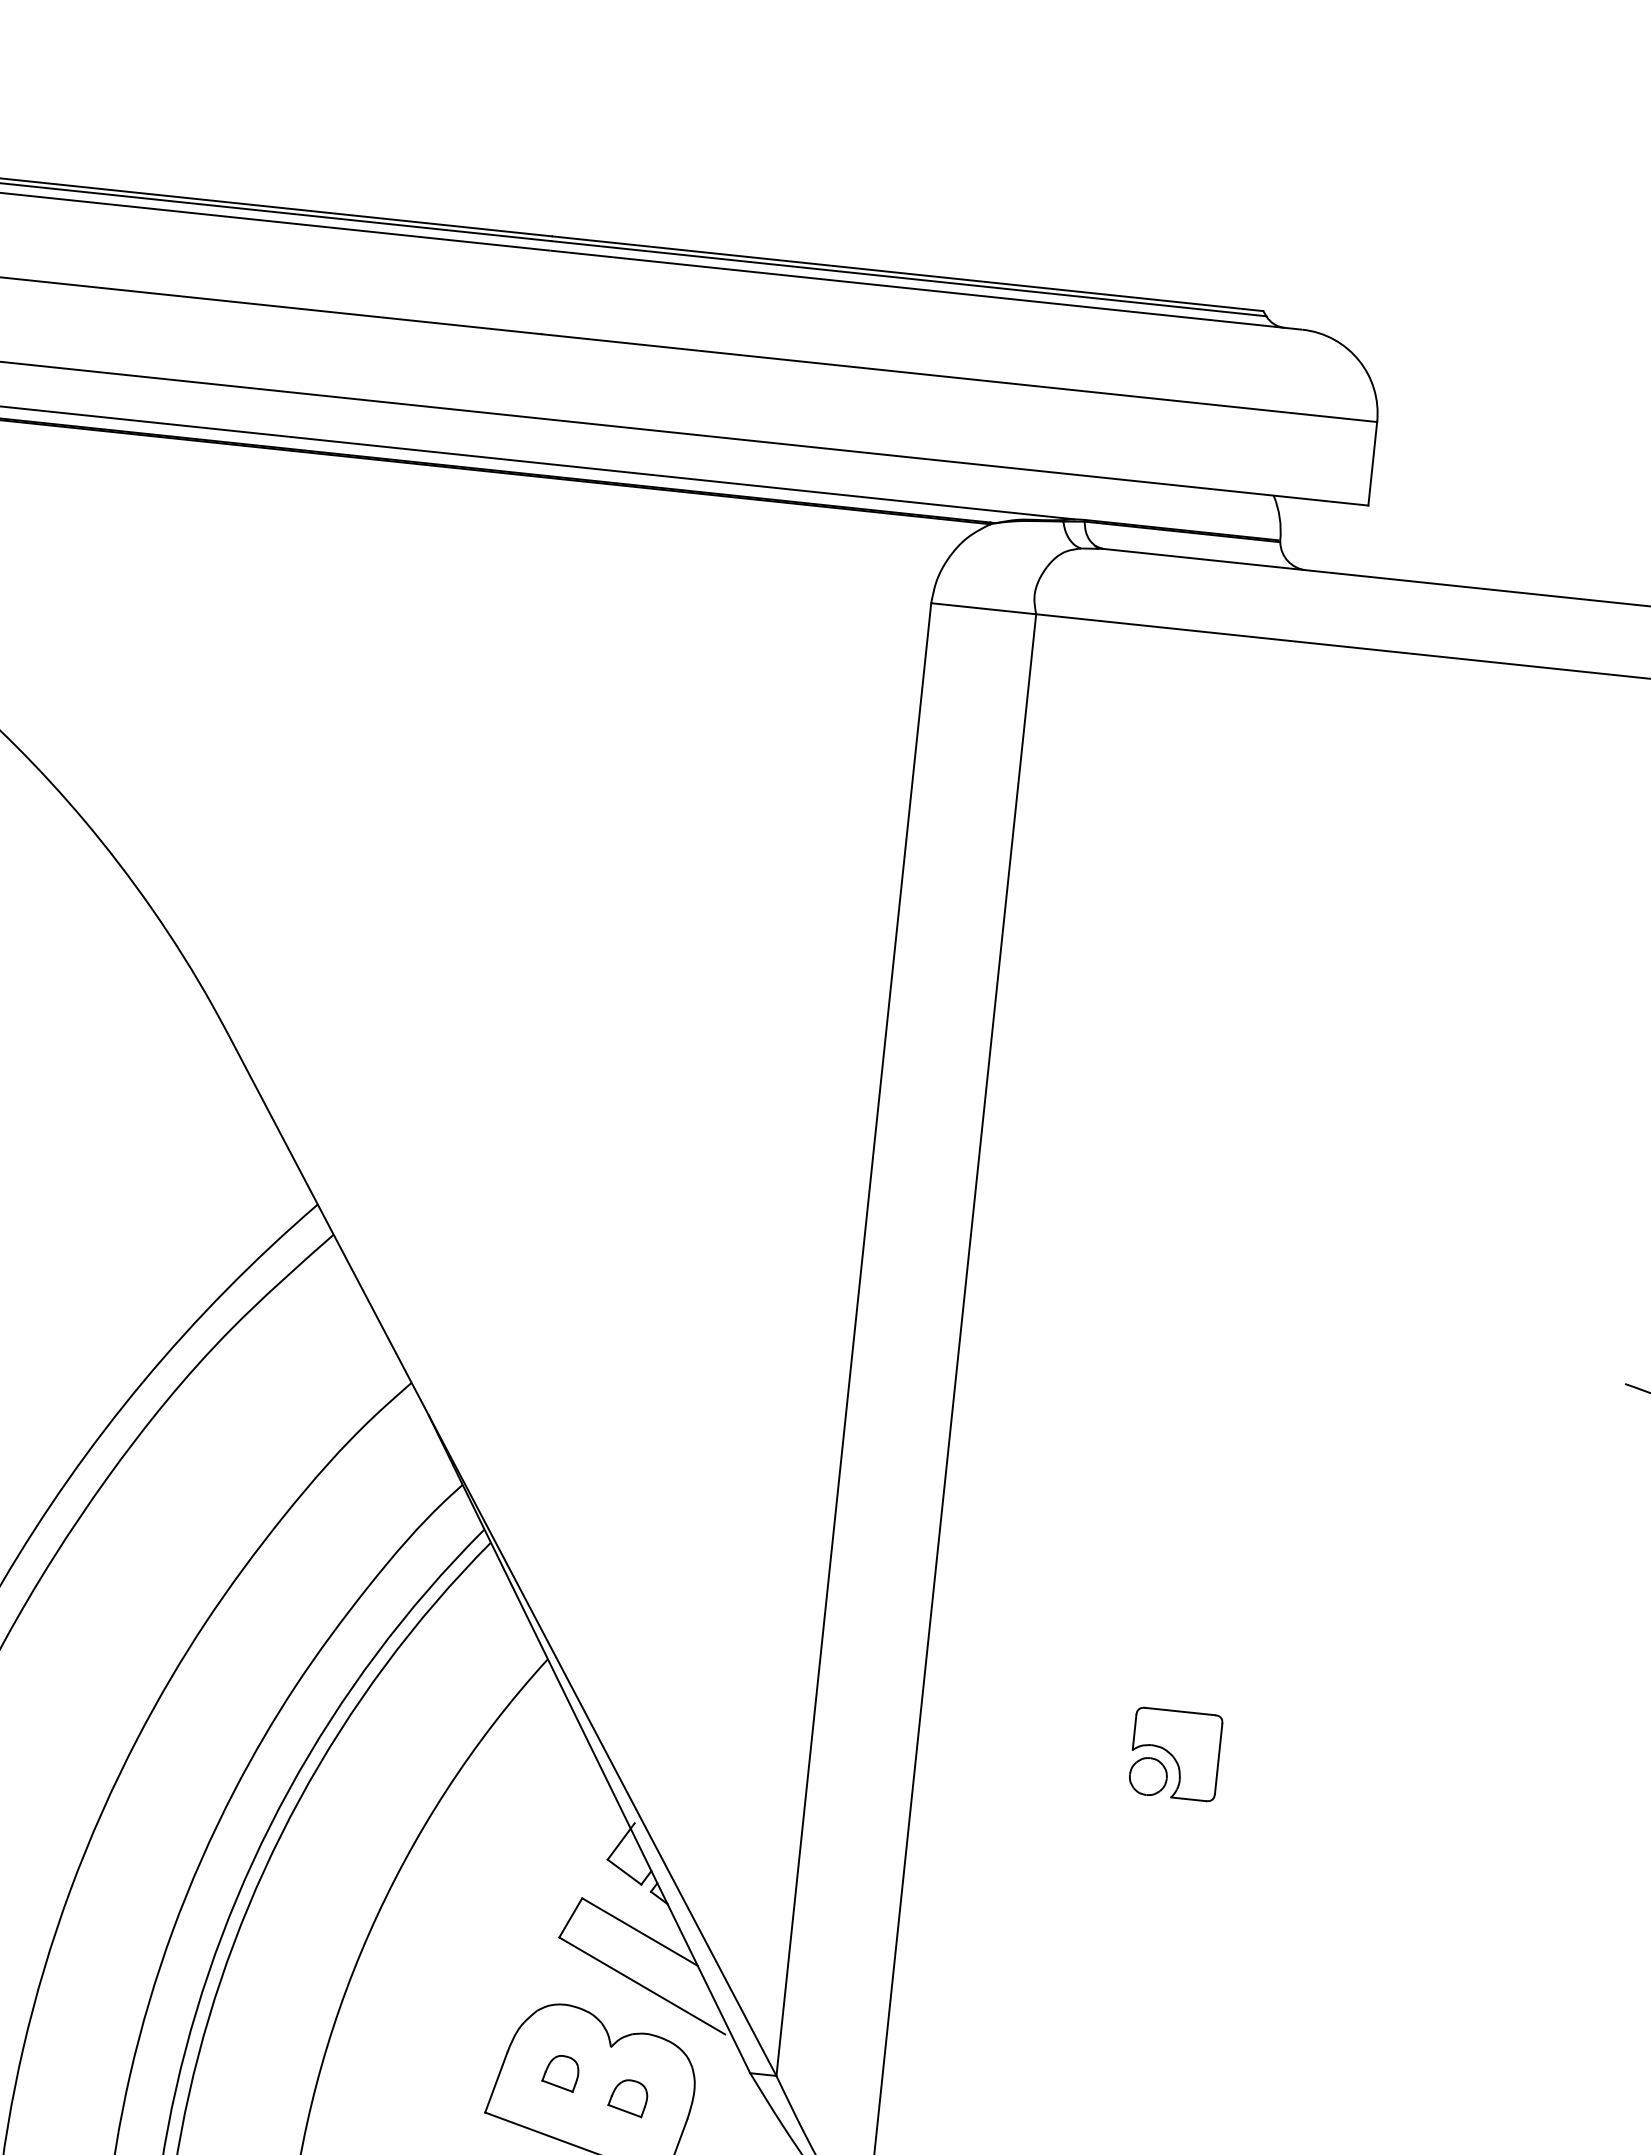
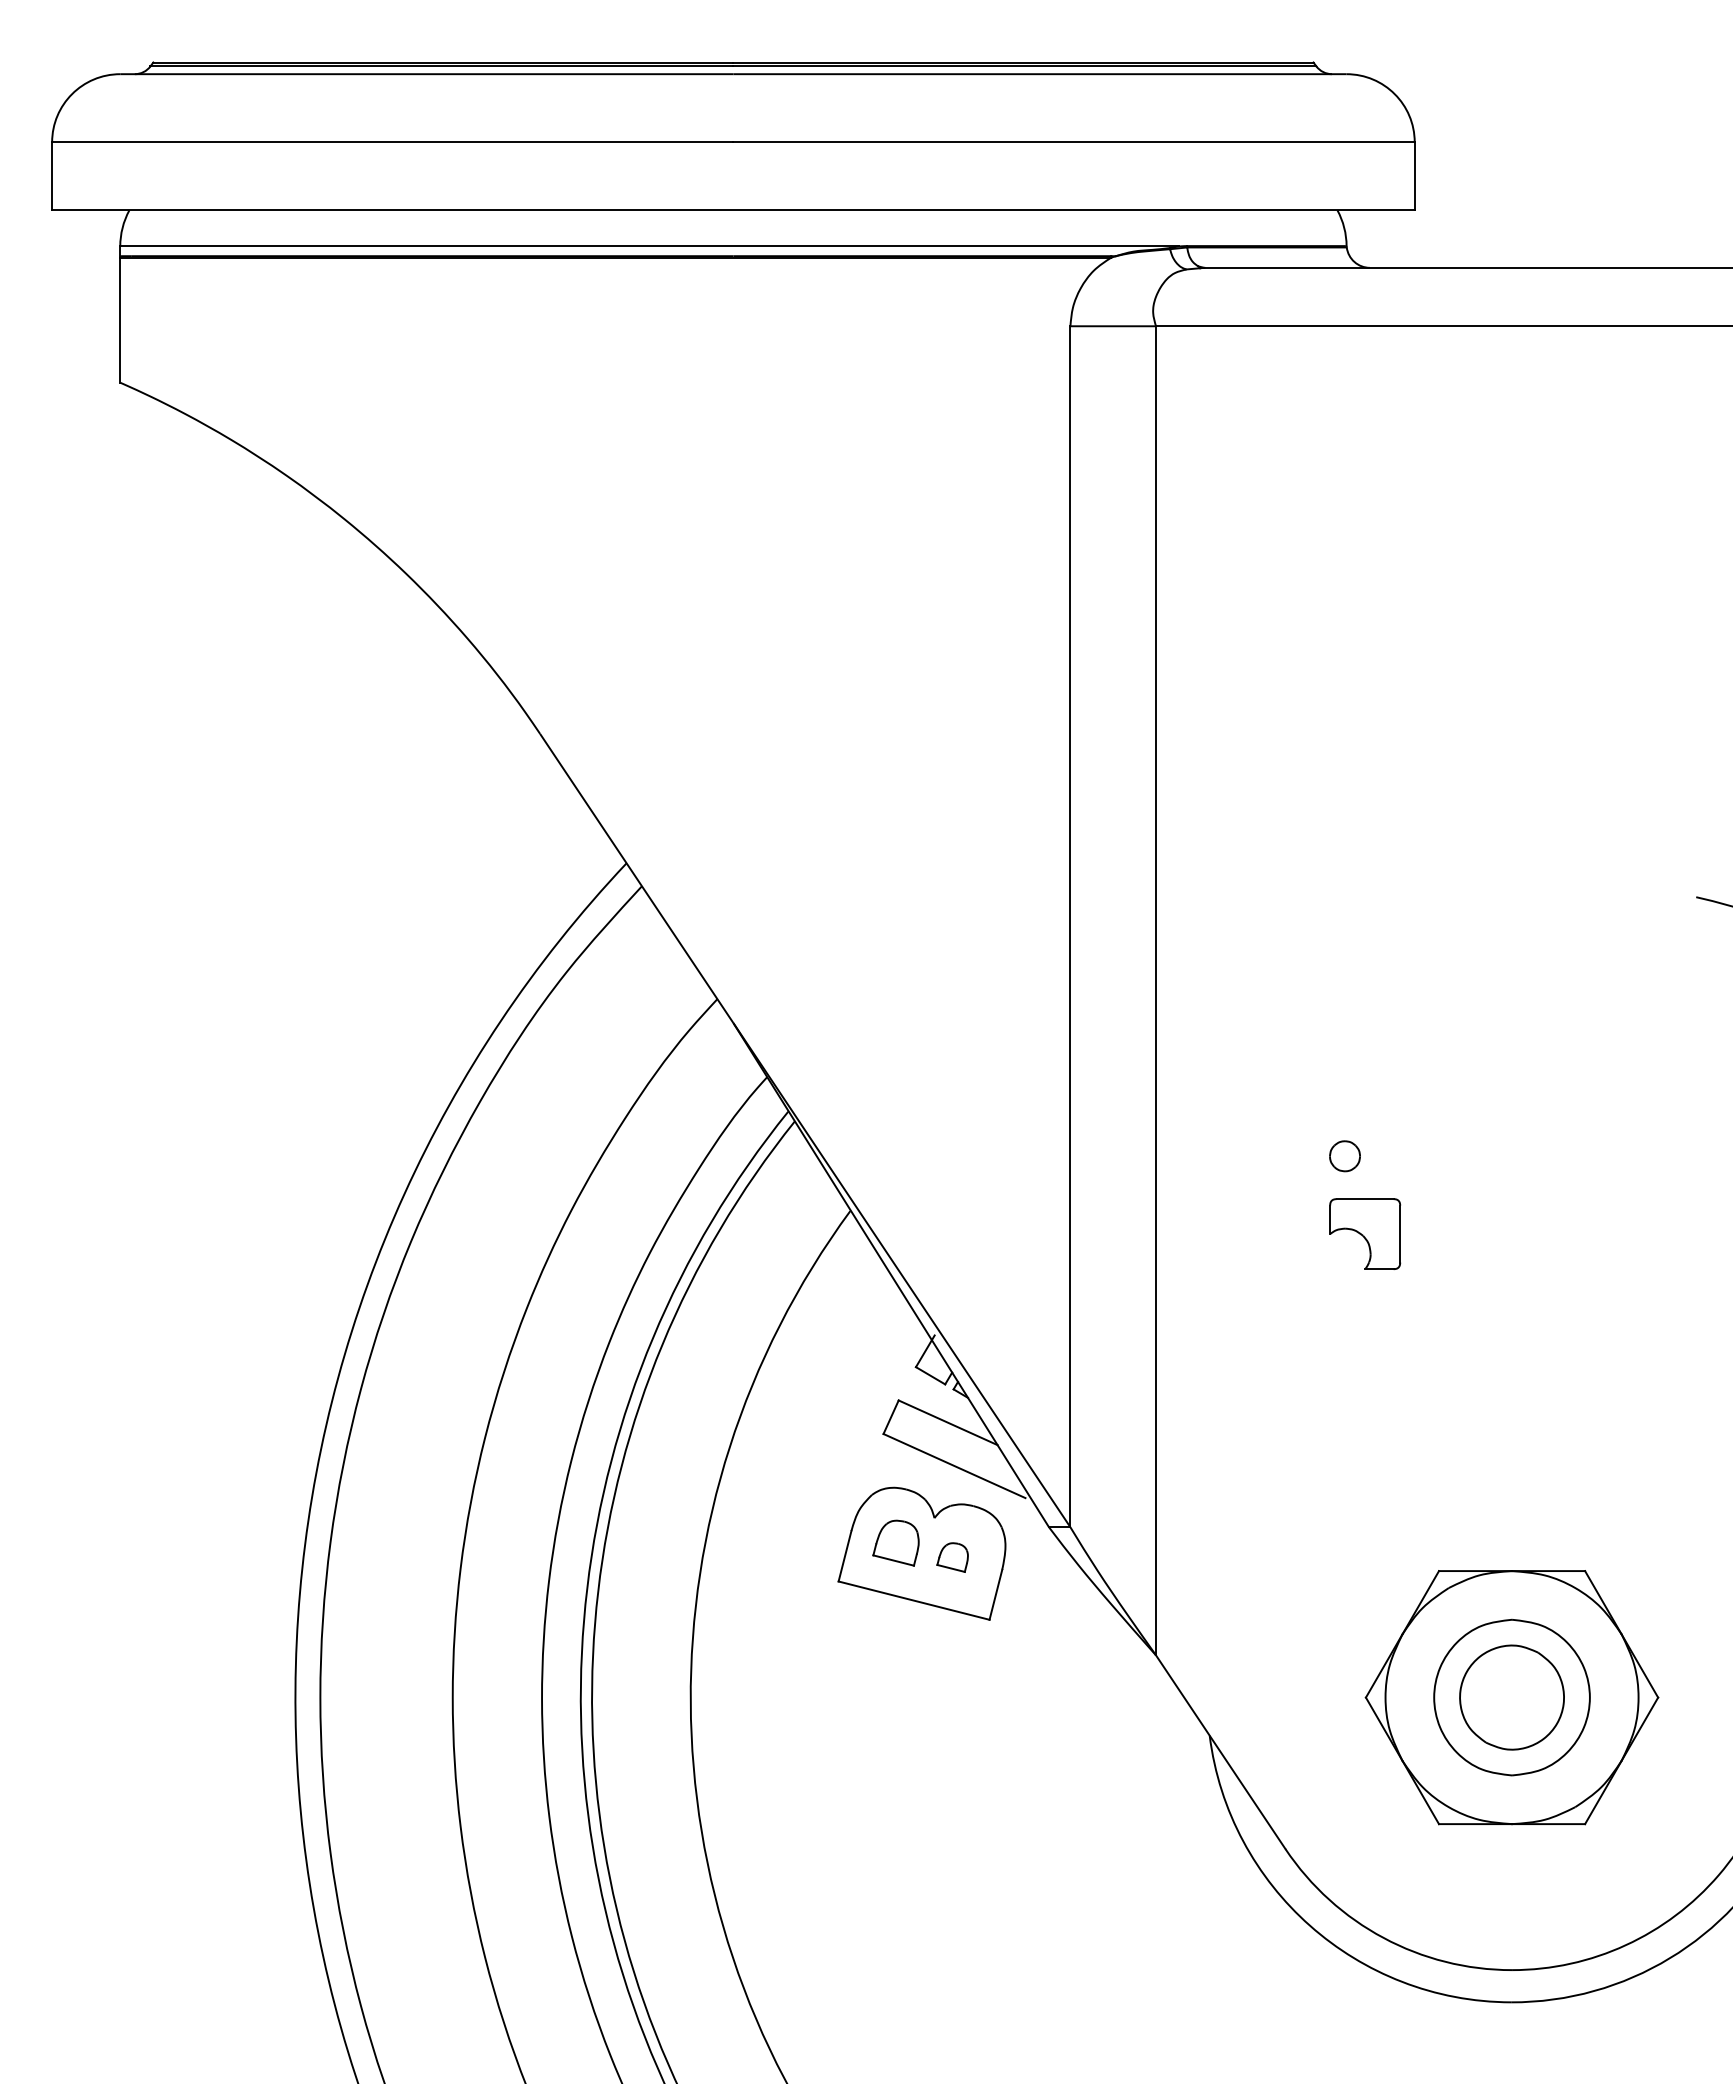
part: (1147, 1776) -> (1344, 1156), moved
part: (561, 2073) -> (896, 1543), size x1.6

